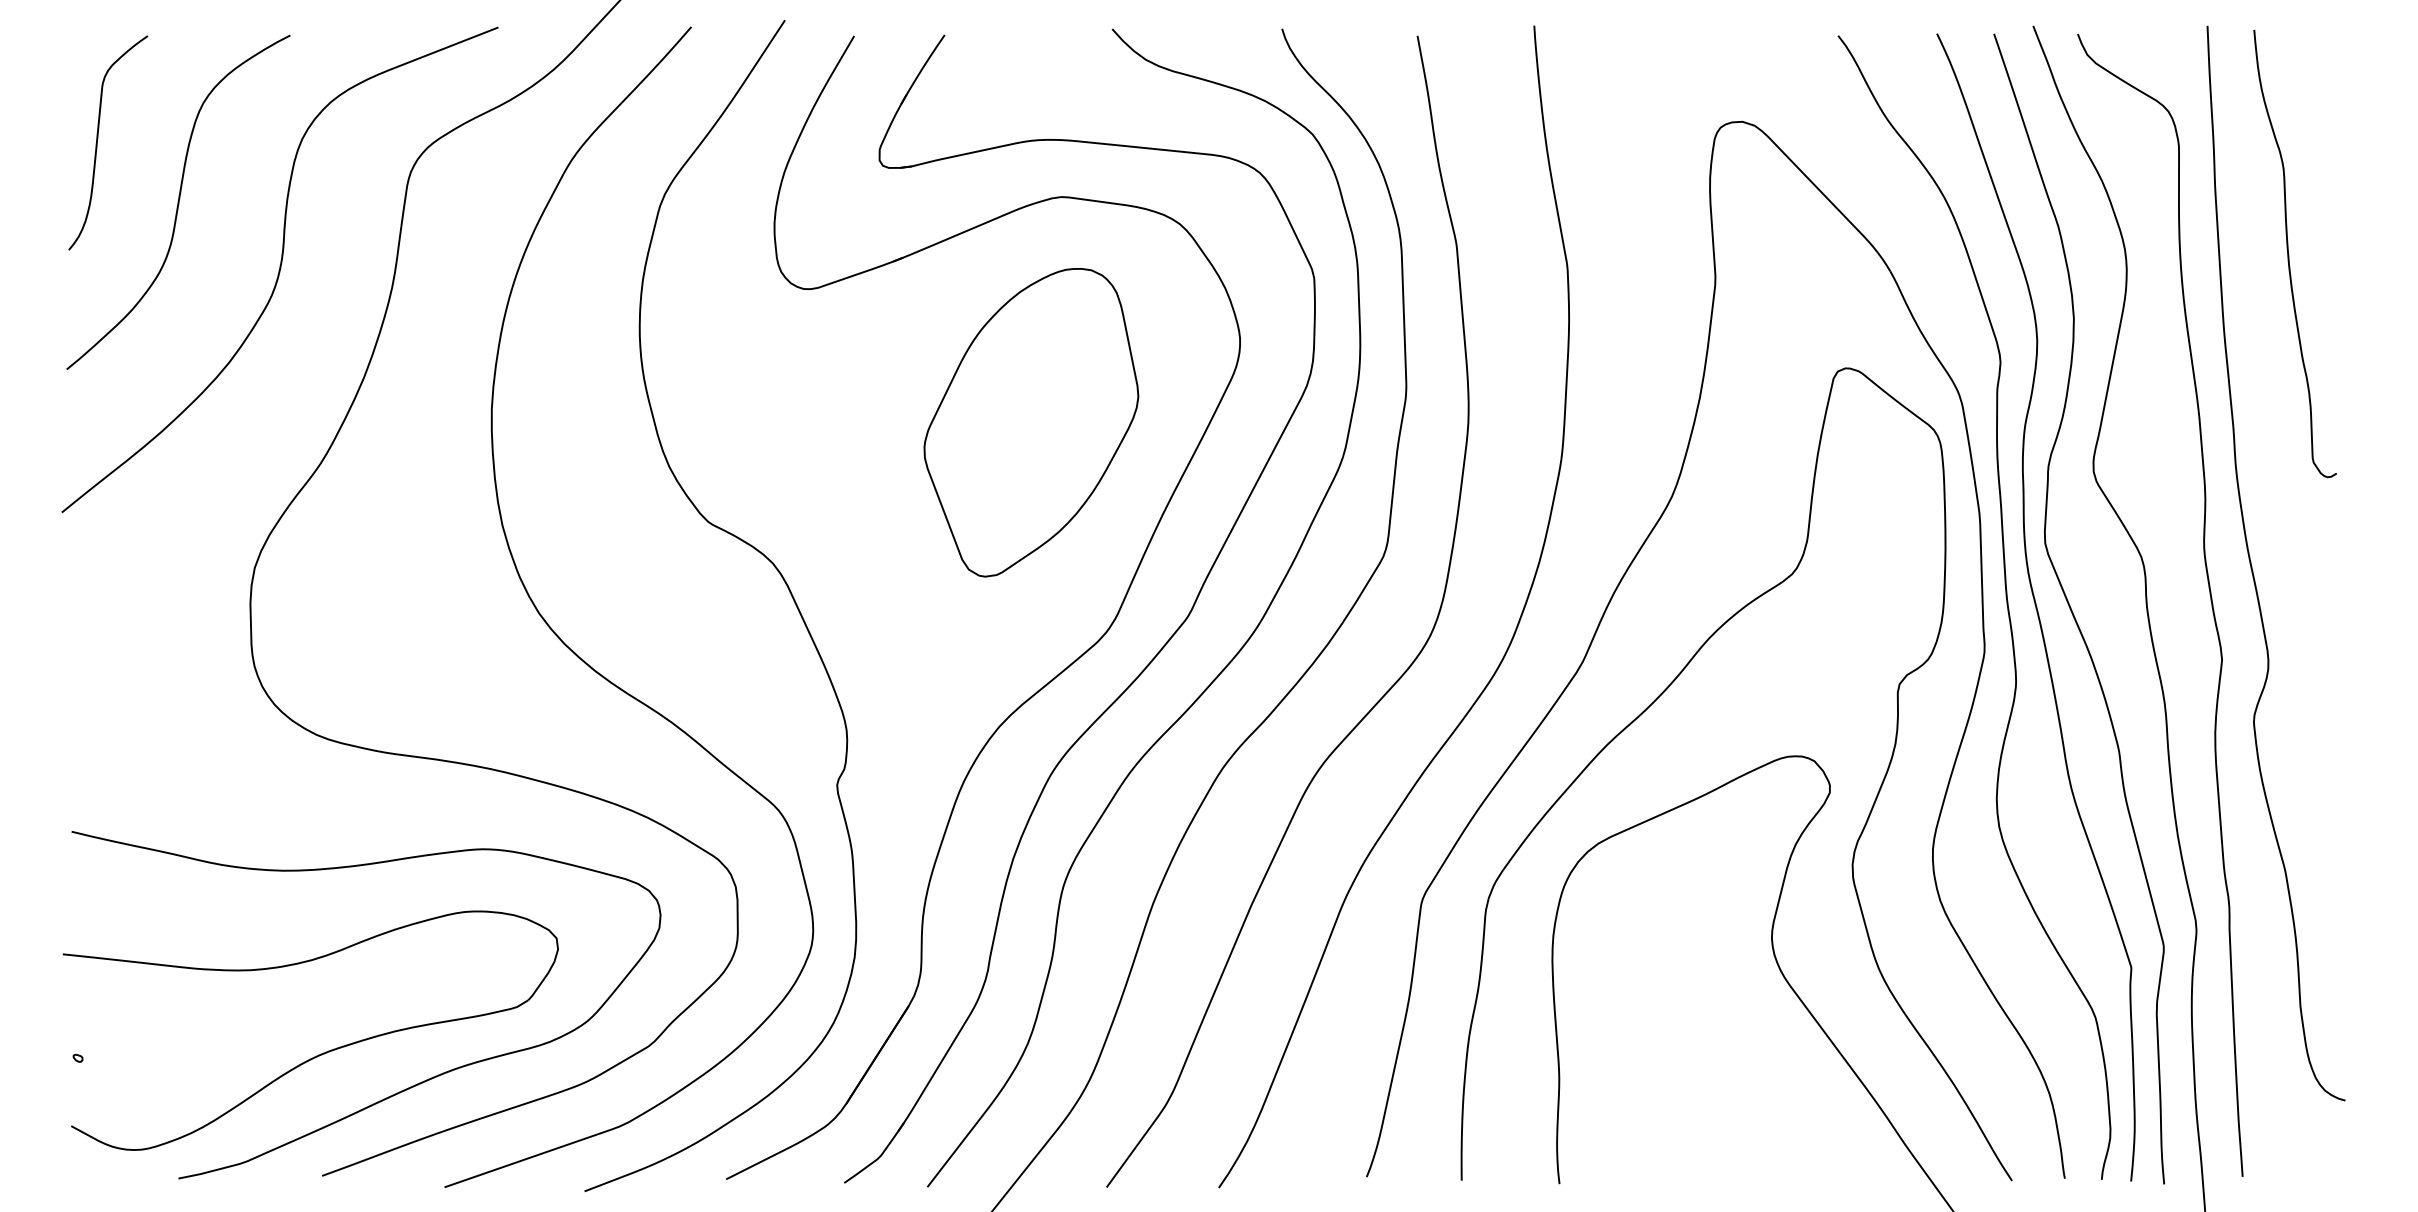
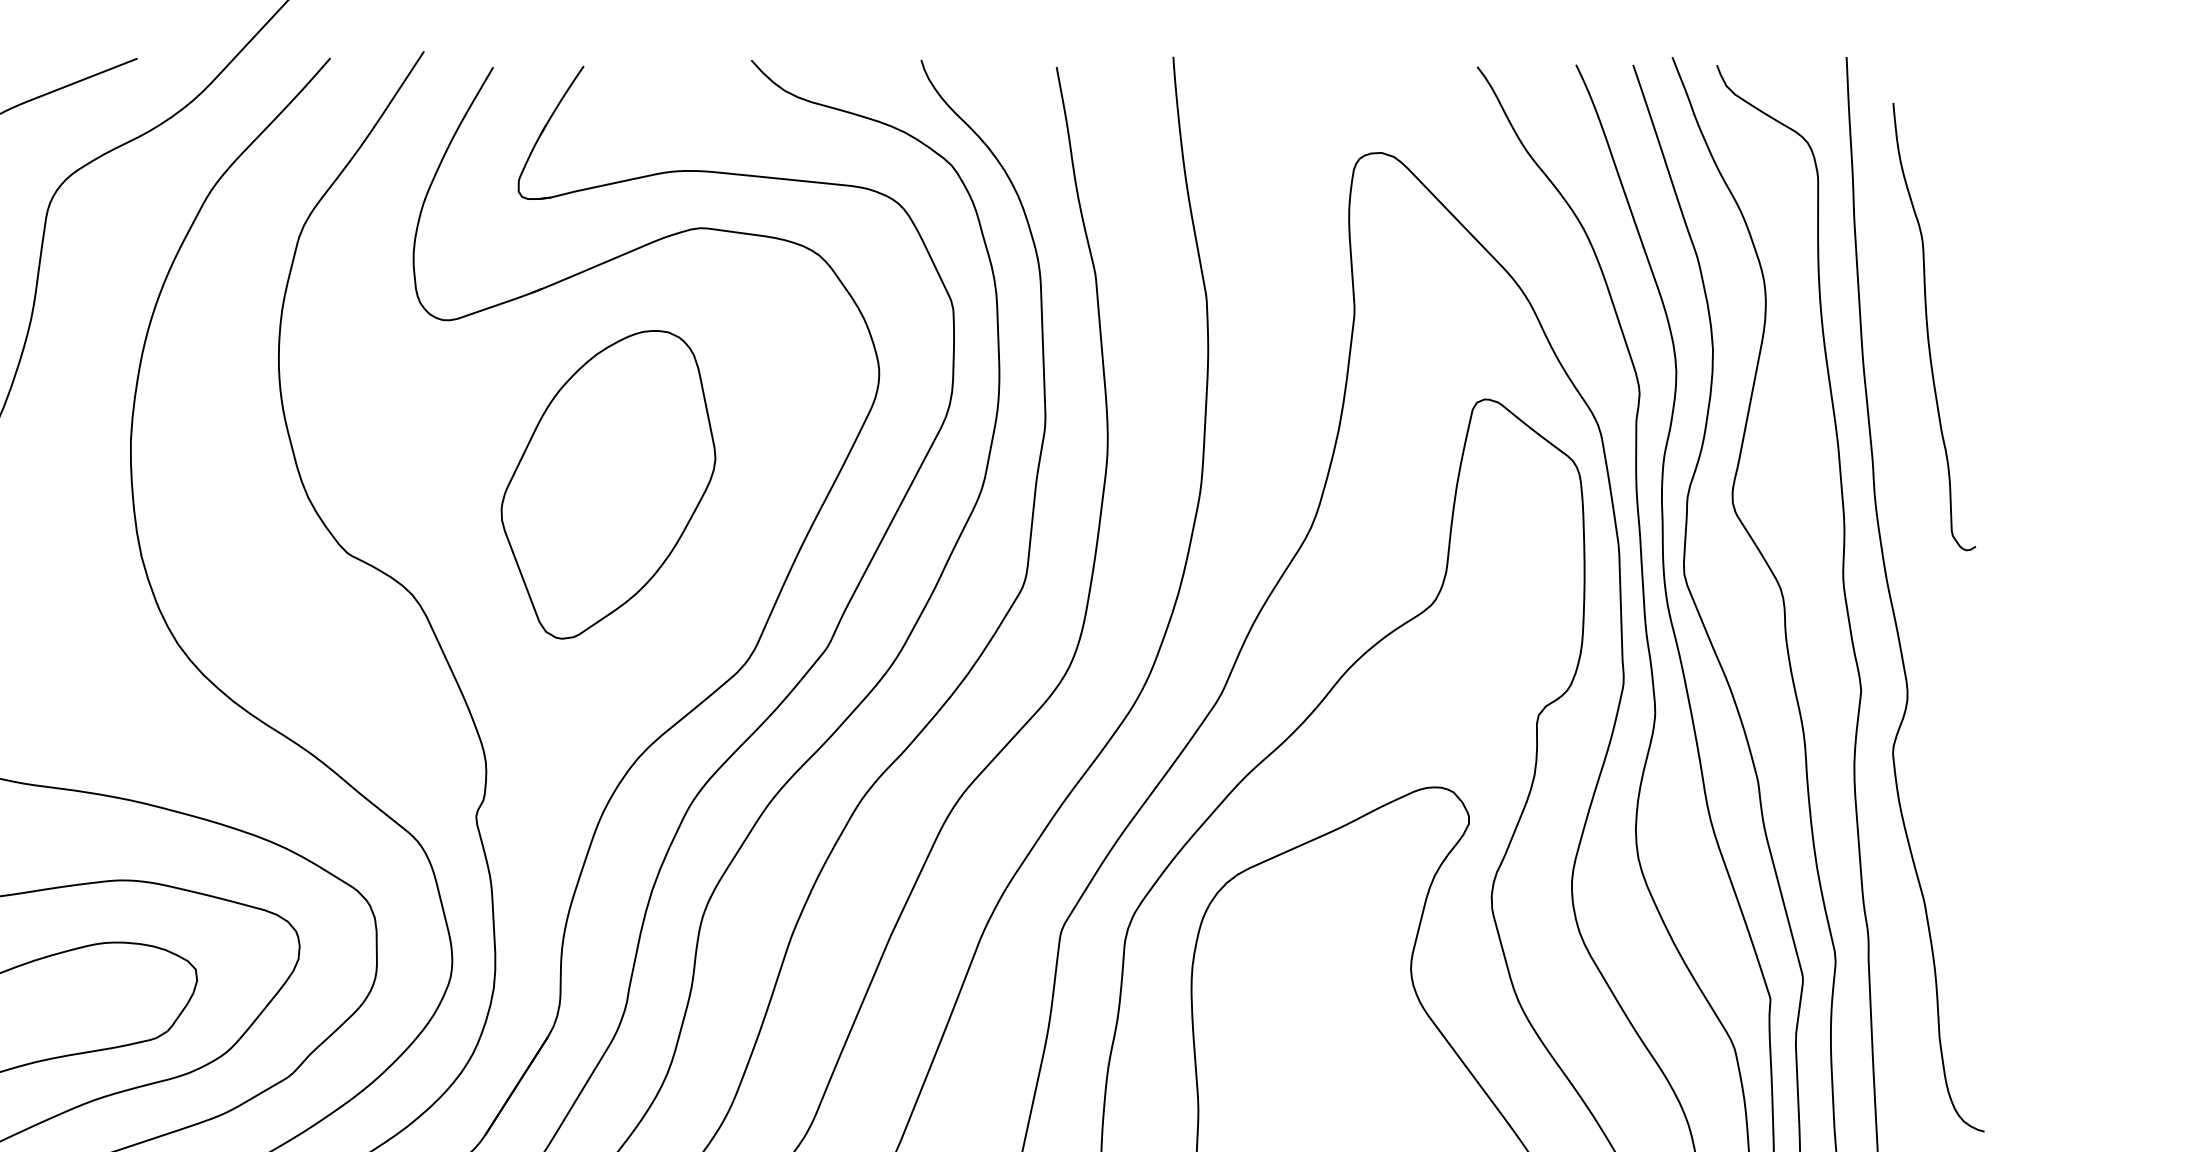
curve: (2289, 254) -> (1928, 327), moved
part: (1031, 422) -> (608, 484), moved

